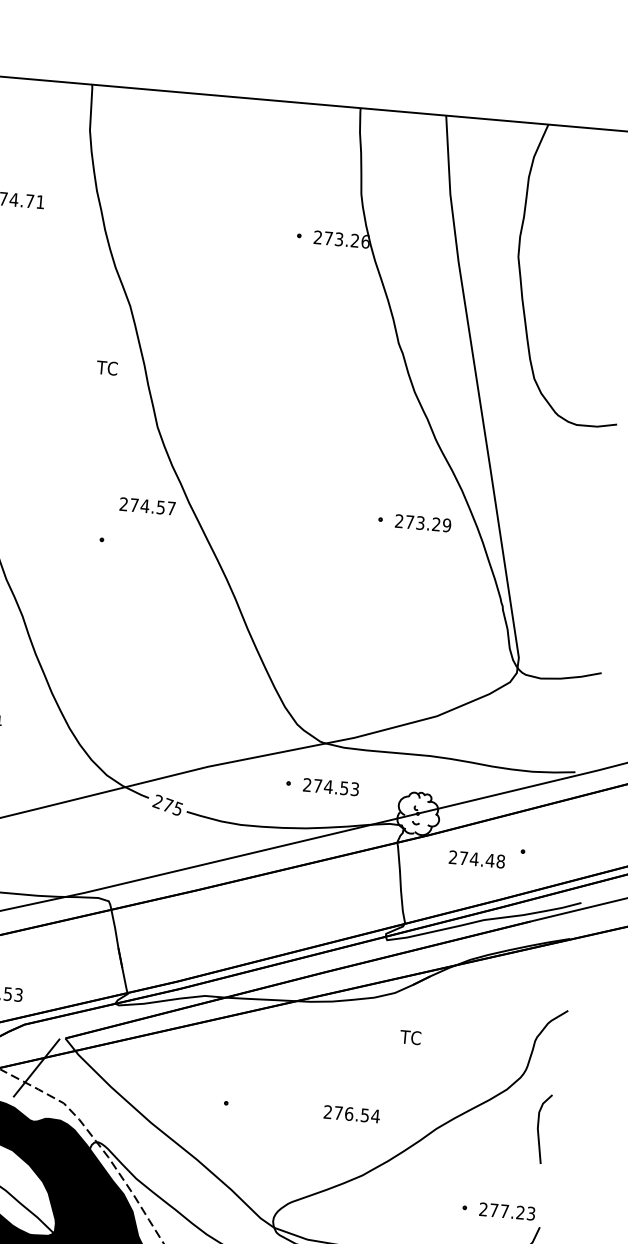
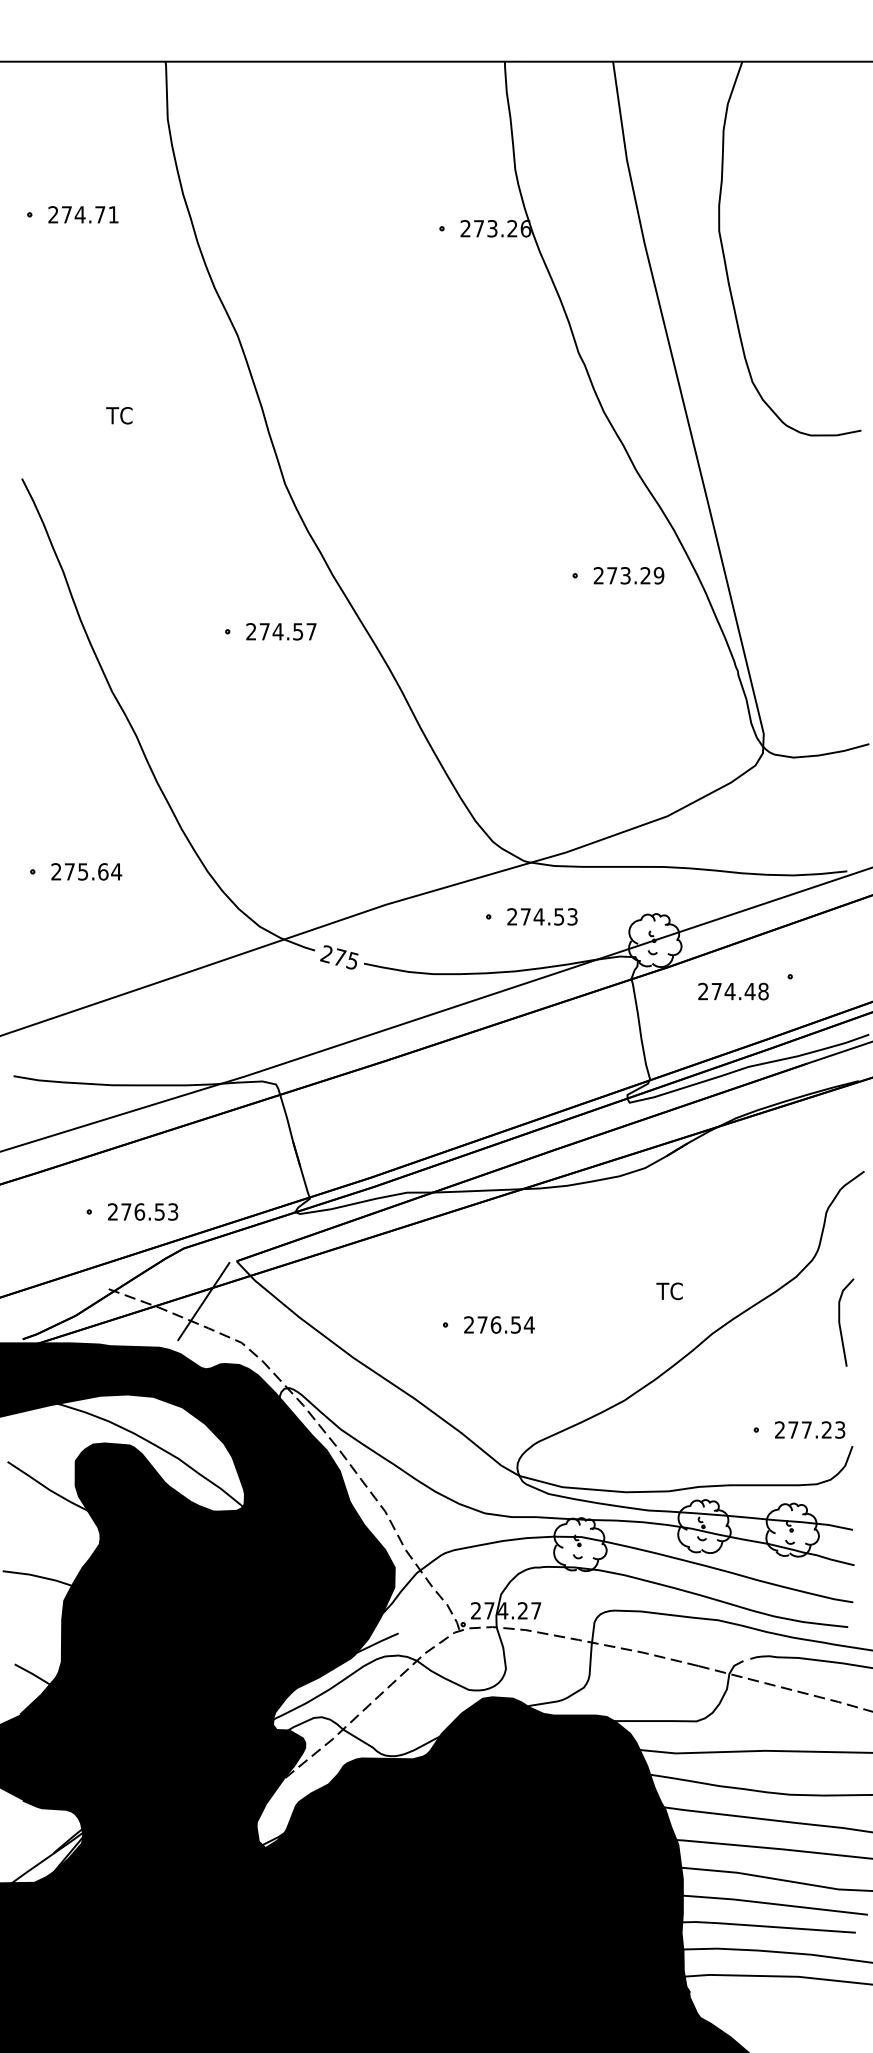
text: (107, 367) -> (119, 415), moved
text: (147, 506) -> (281, 631), moved
text: (410, 1037) -> (669, 1291), moved
text: (352, 1113) -> (499, 1324), moved

